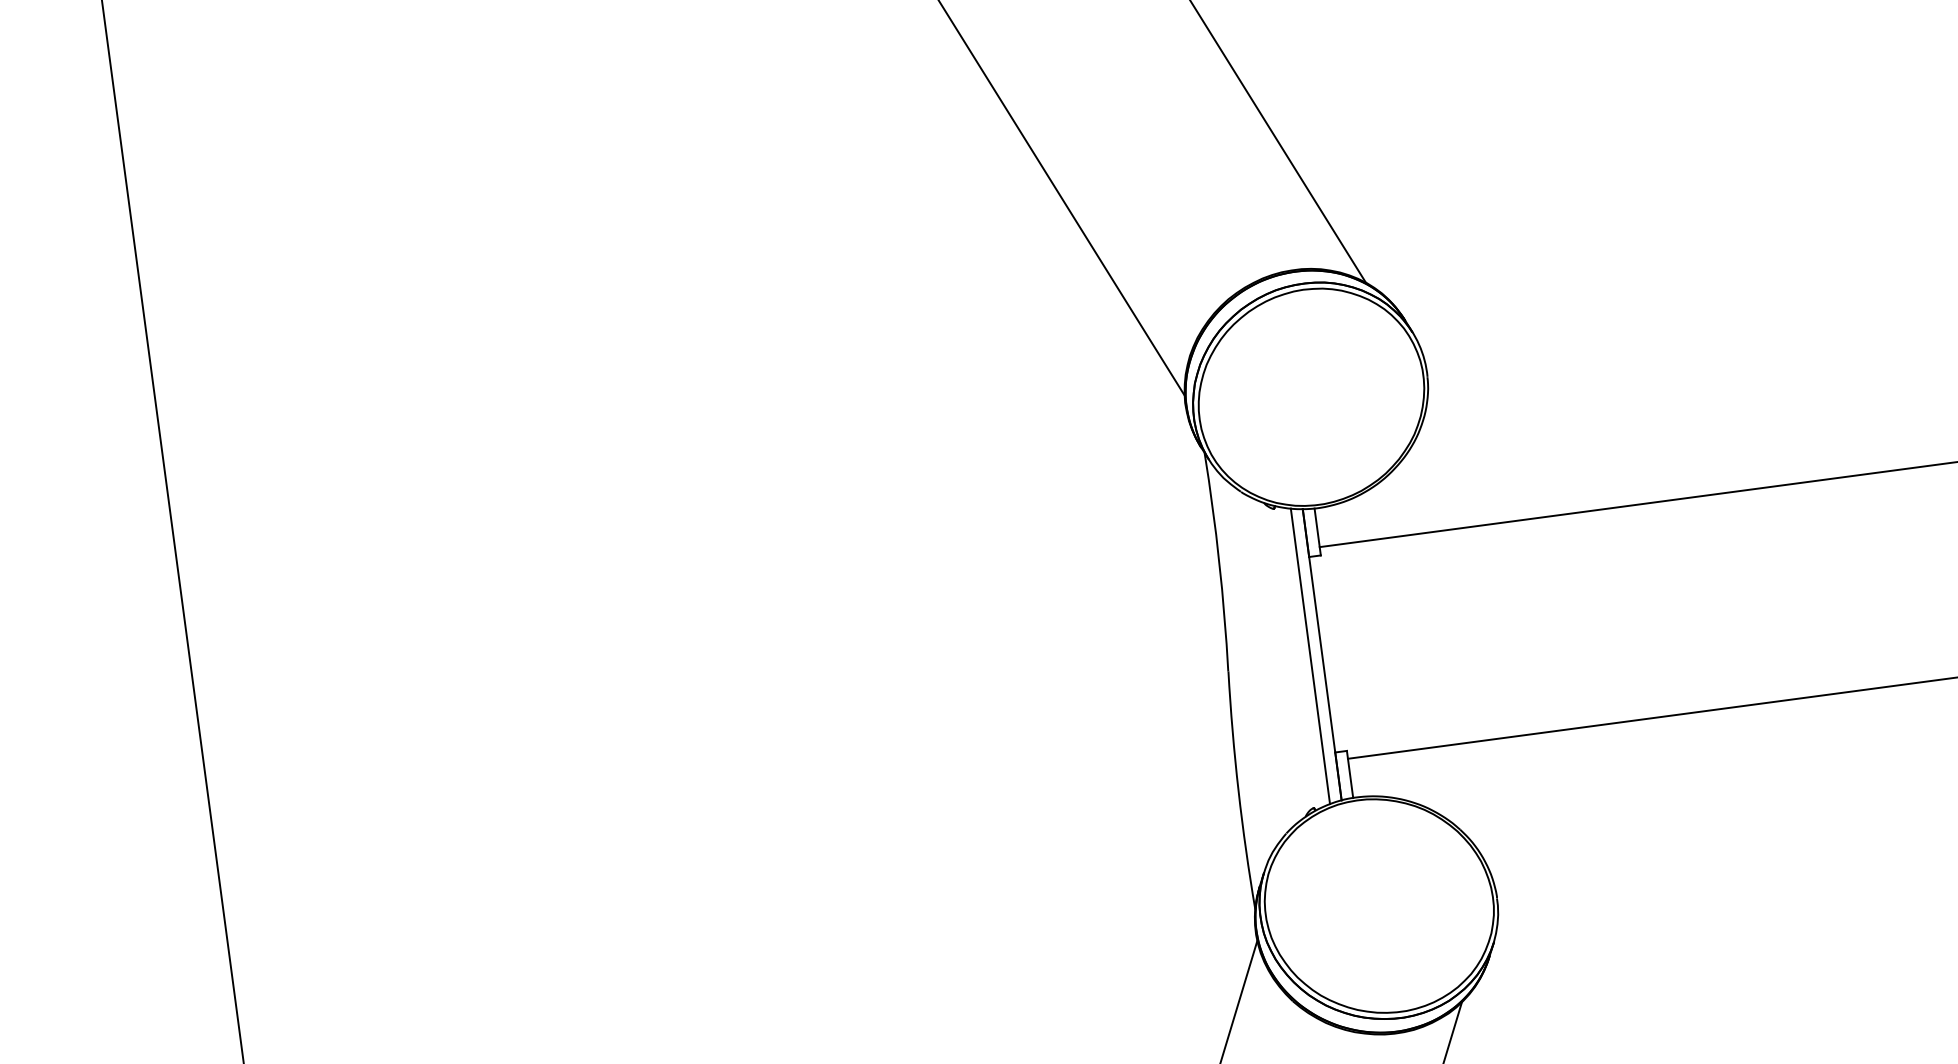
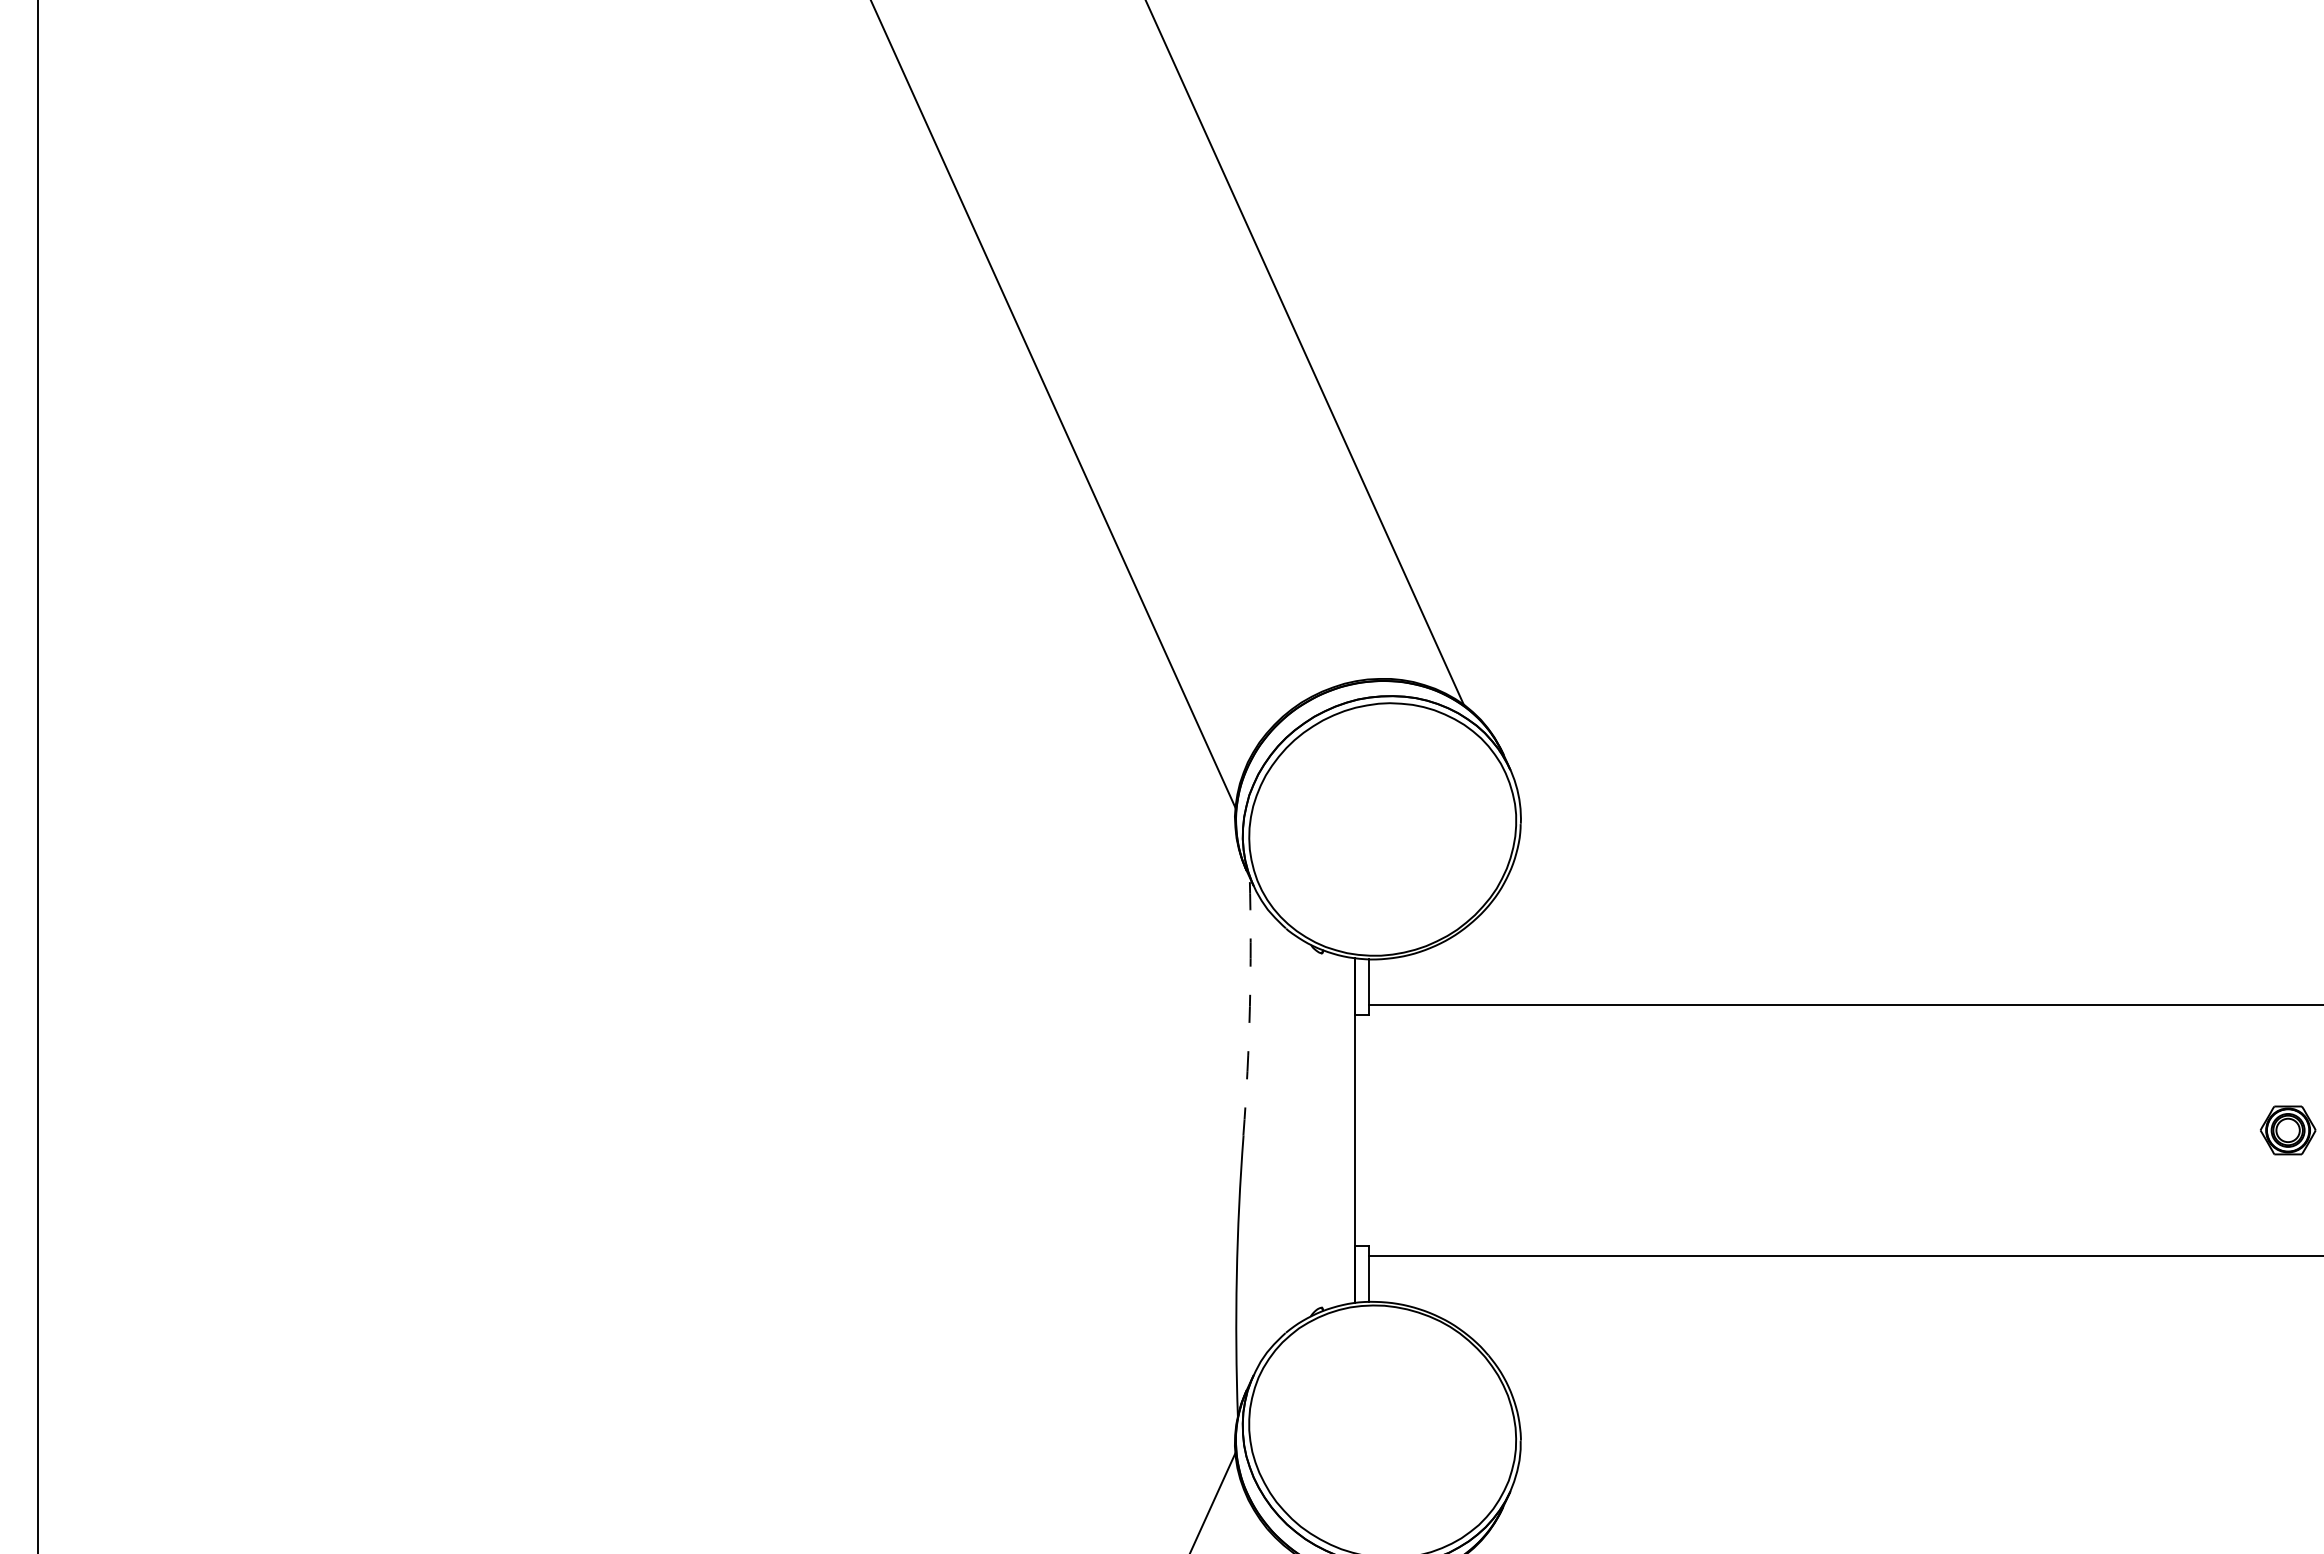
arc: (1218, 561) -> (1249, 1006), solid -> dashed
line: (1310, 656) -> (1341, 1130), removed

